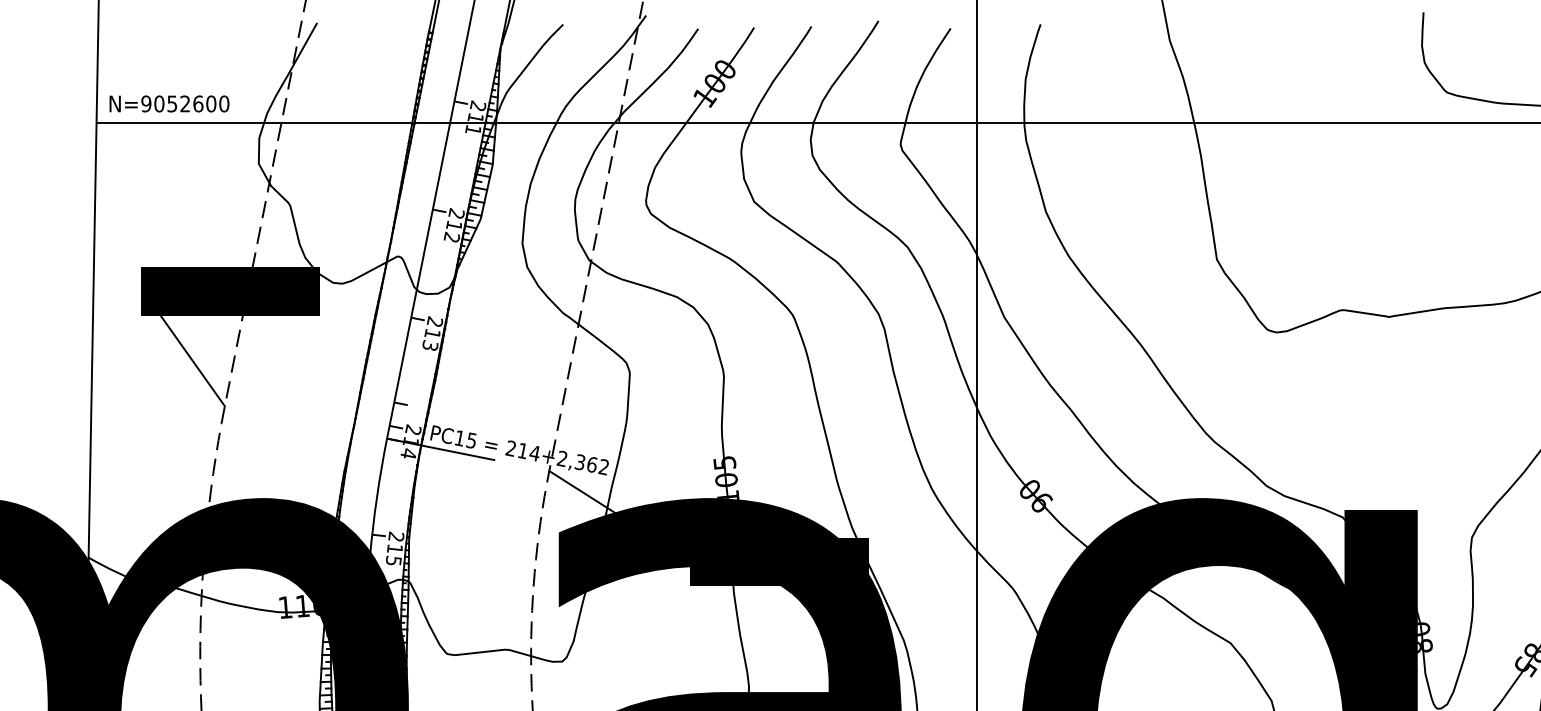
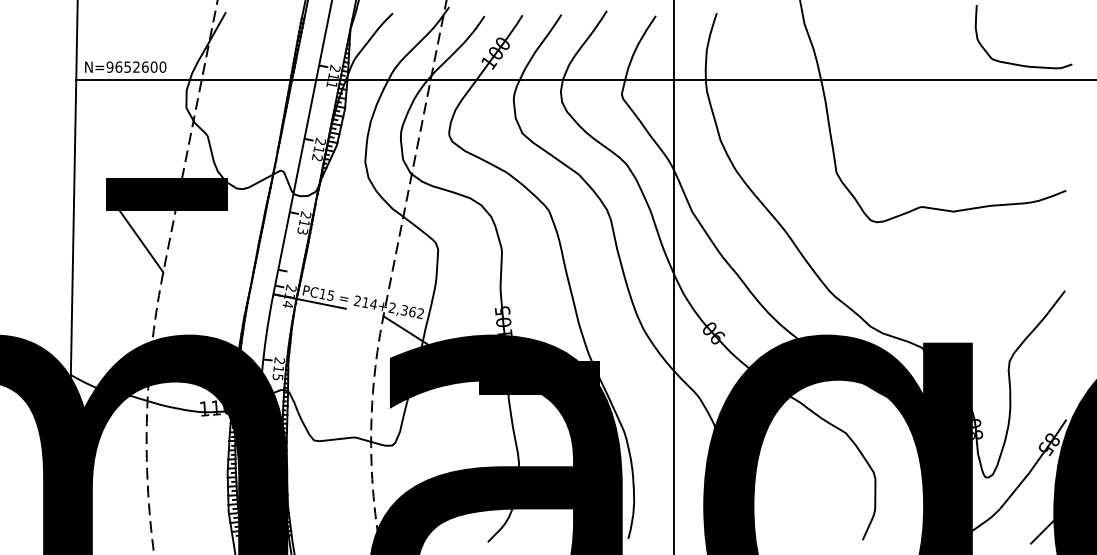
text: (158, 102) -> (118, 66), N=9052600 -> N=9652600

